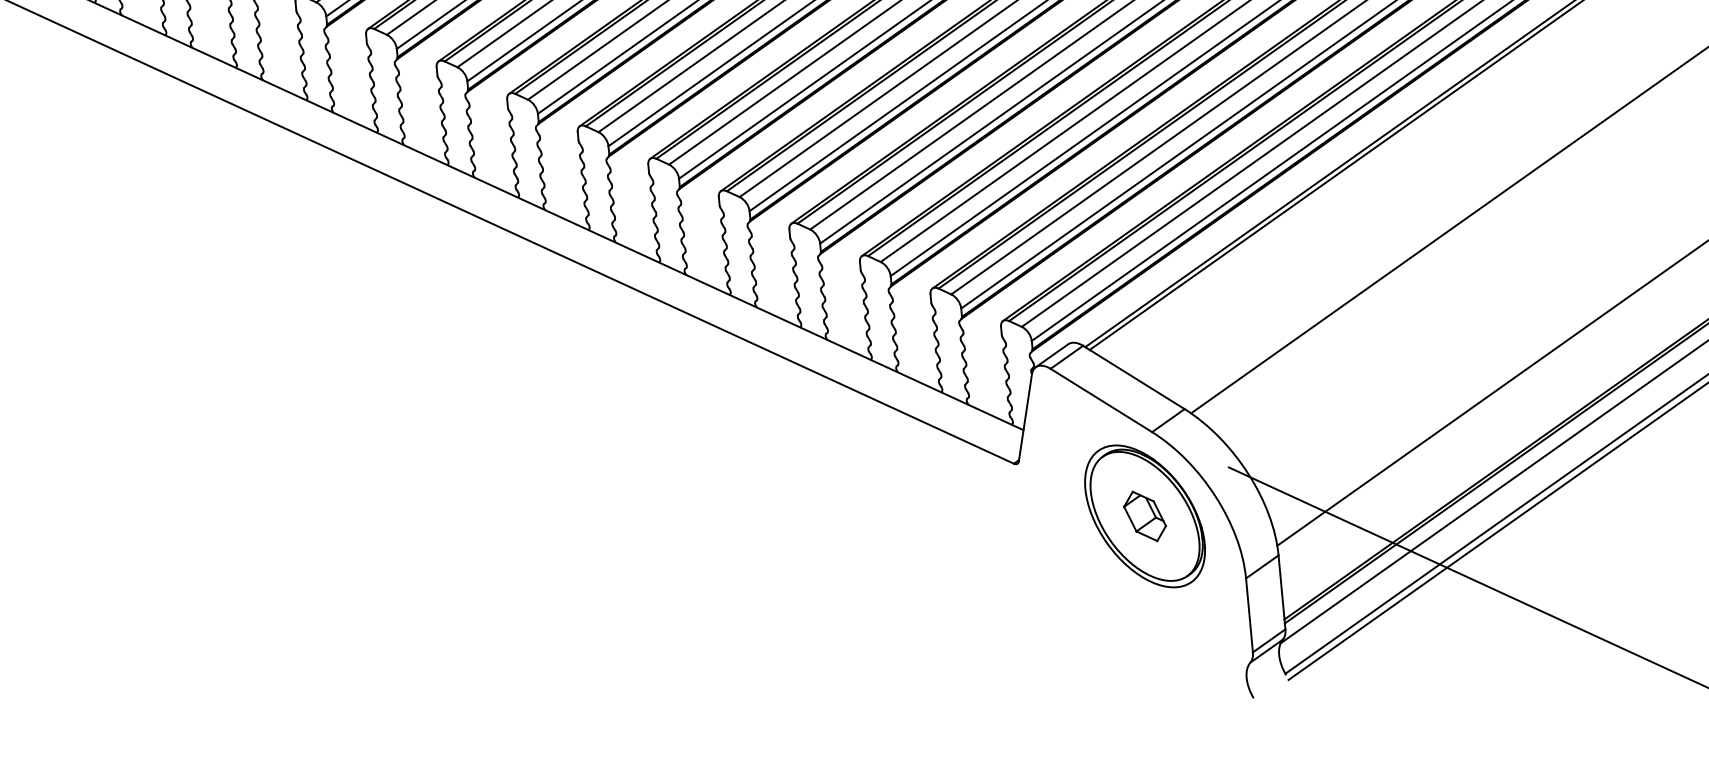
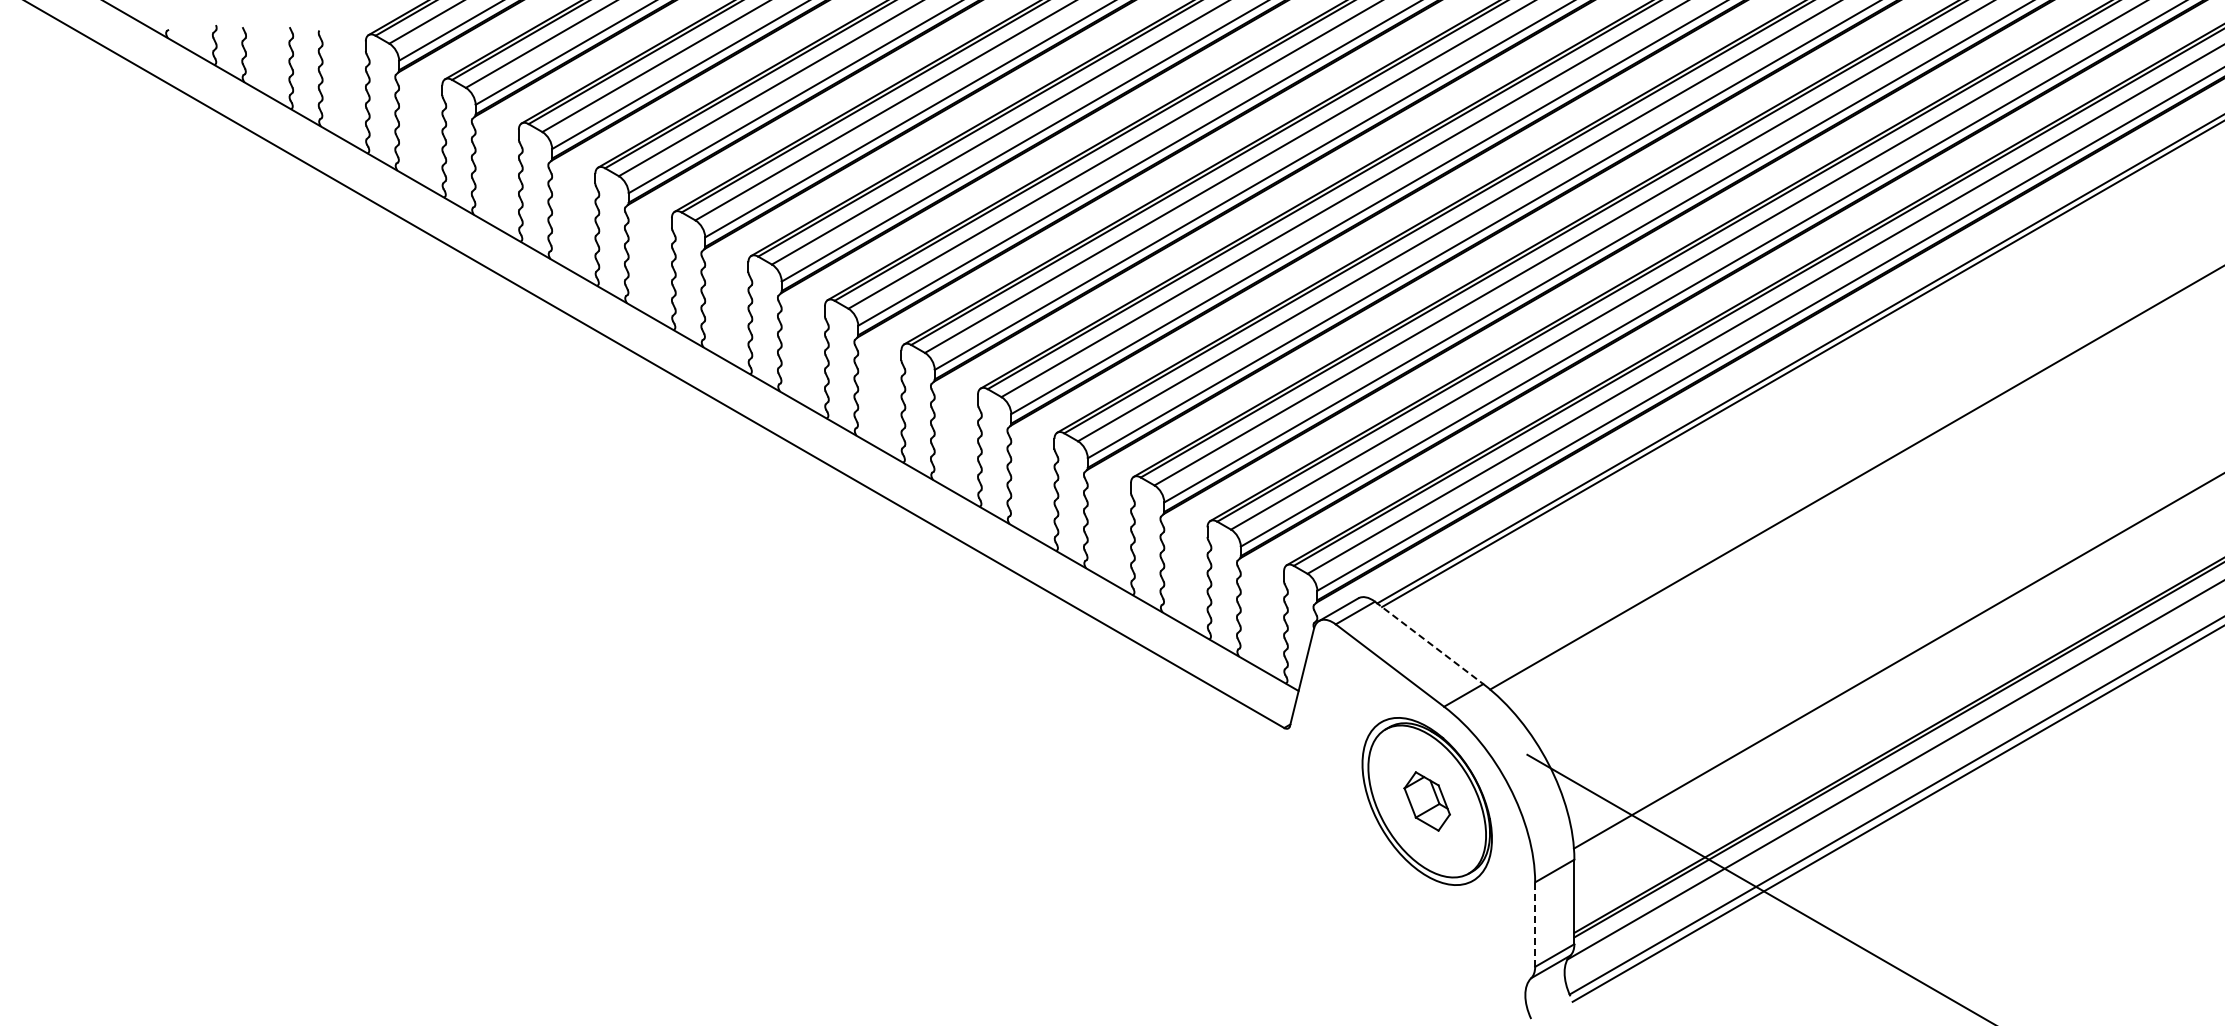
line: (1134, 377) -> (1429, 643), solid -> dashed
line: (1249, 615) -> (1535, 924), solid -> dashed

